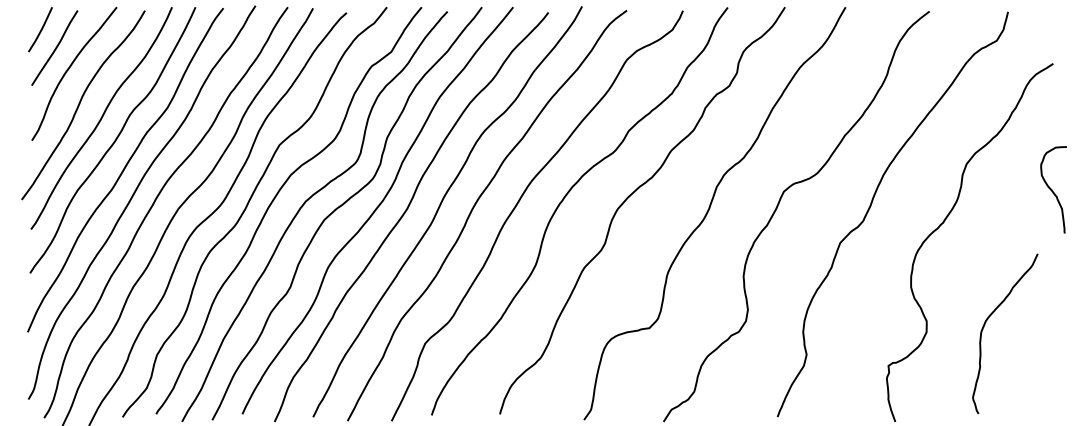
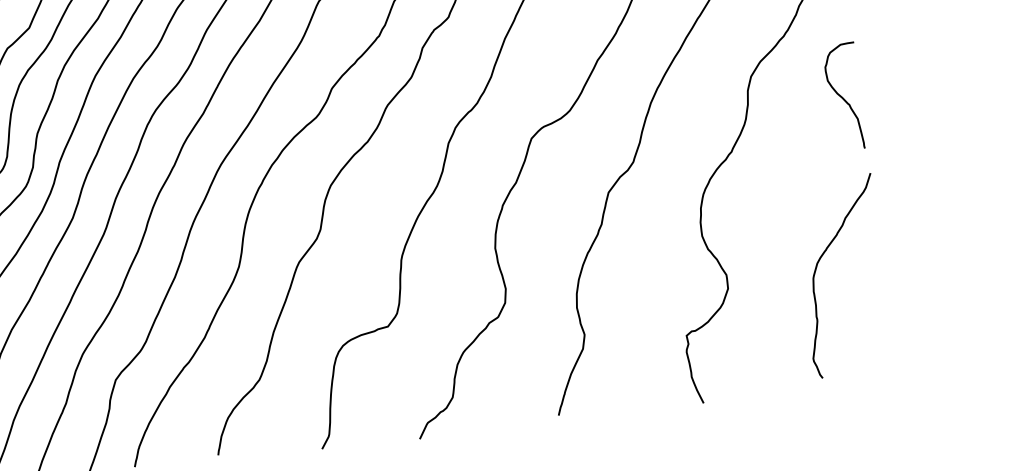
curve: (1052, 189) -> (843, 96), moved
curve: (984, 327) -> (816, 271), moved

